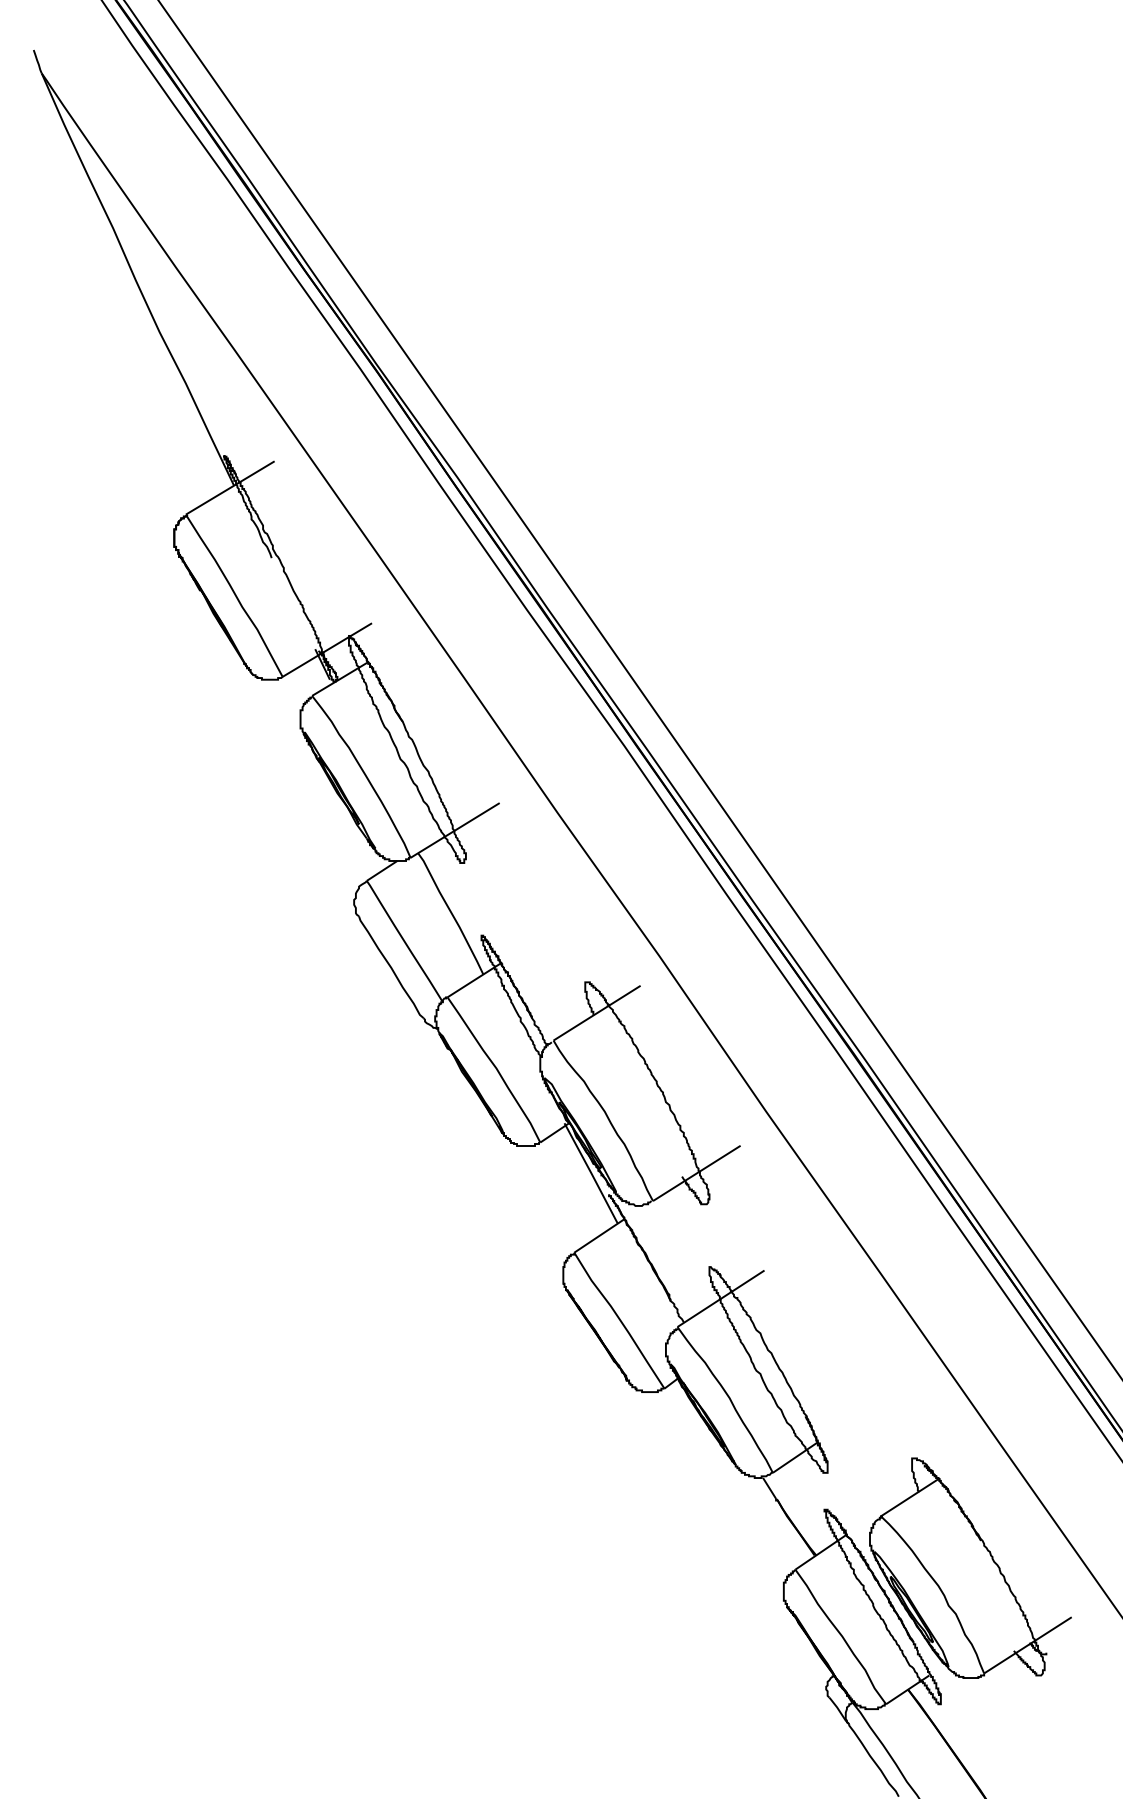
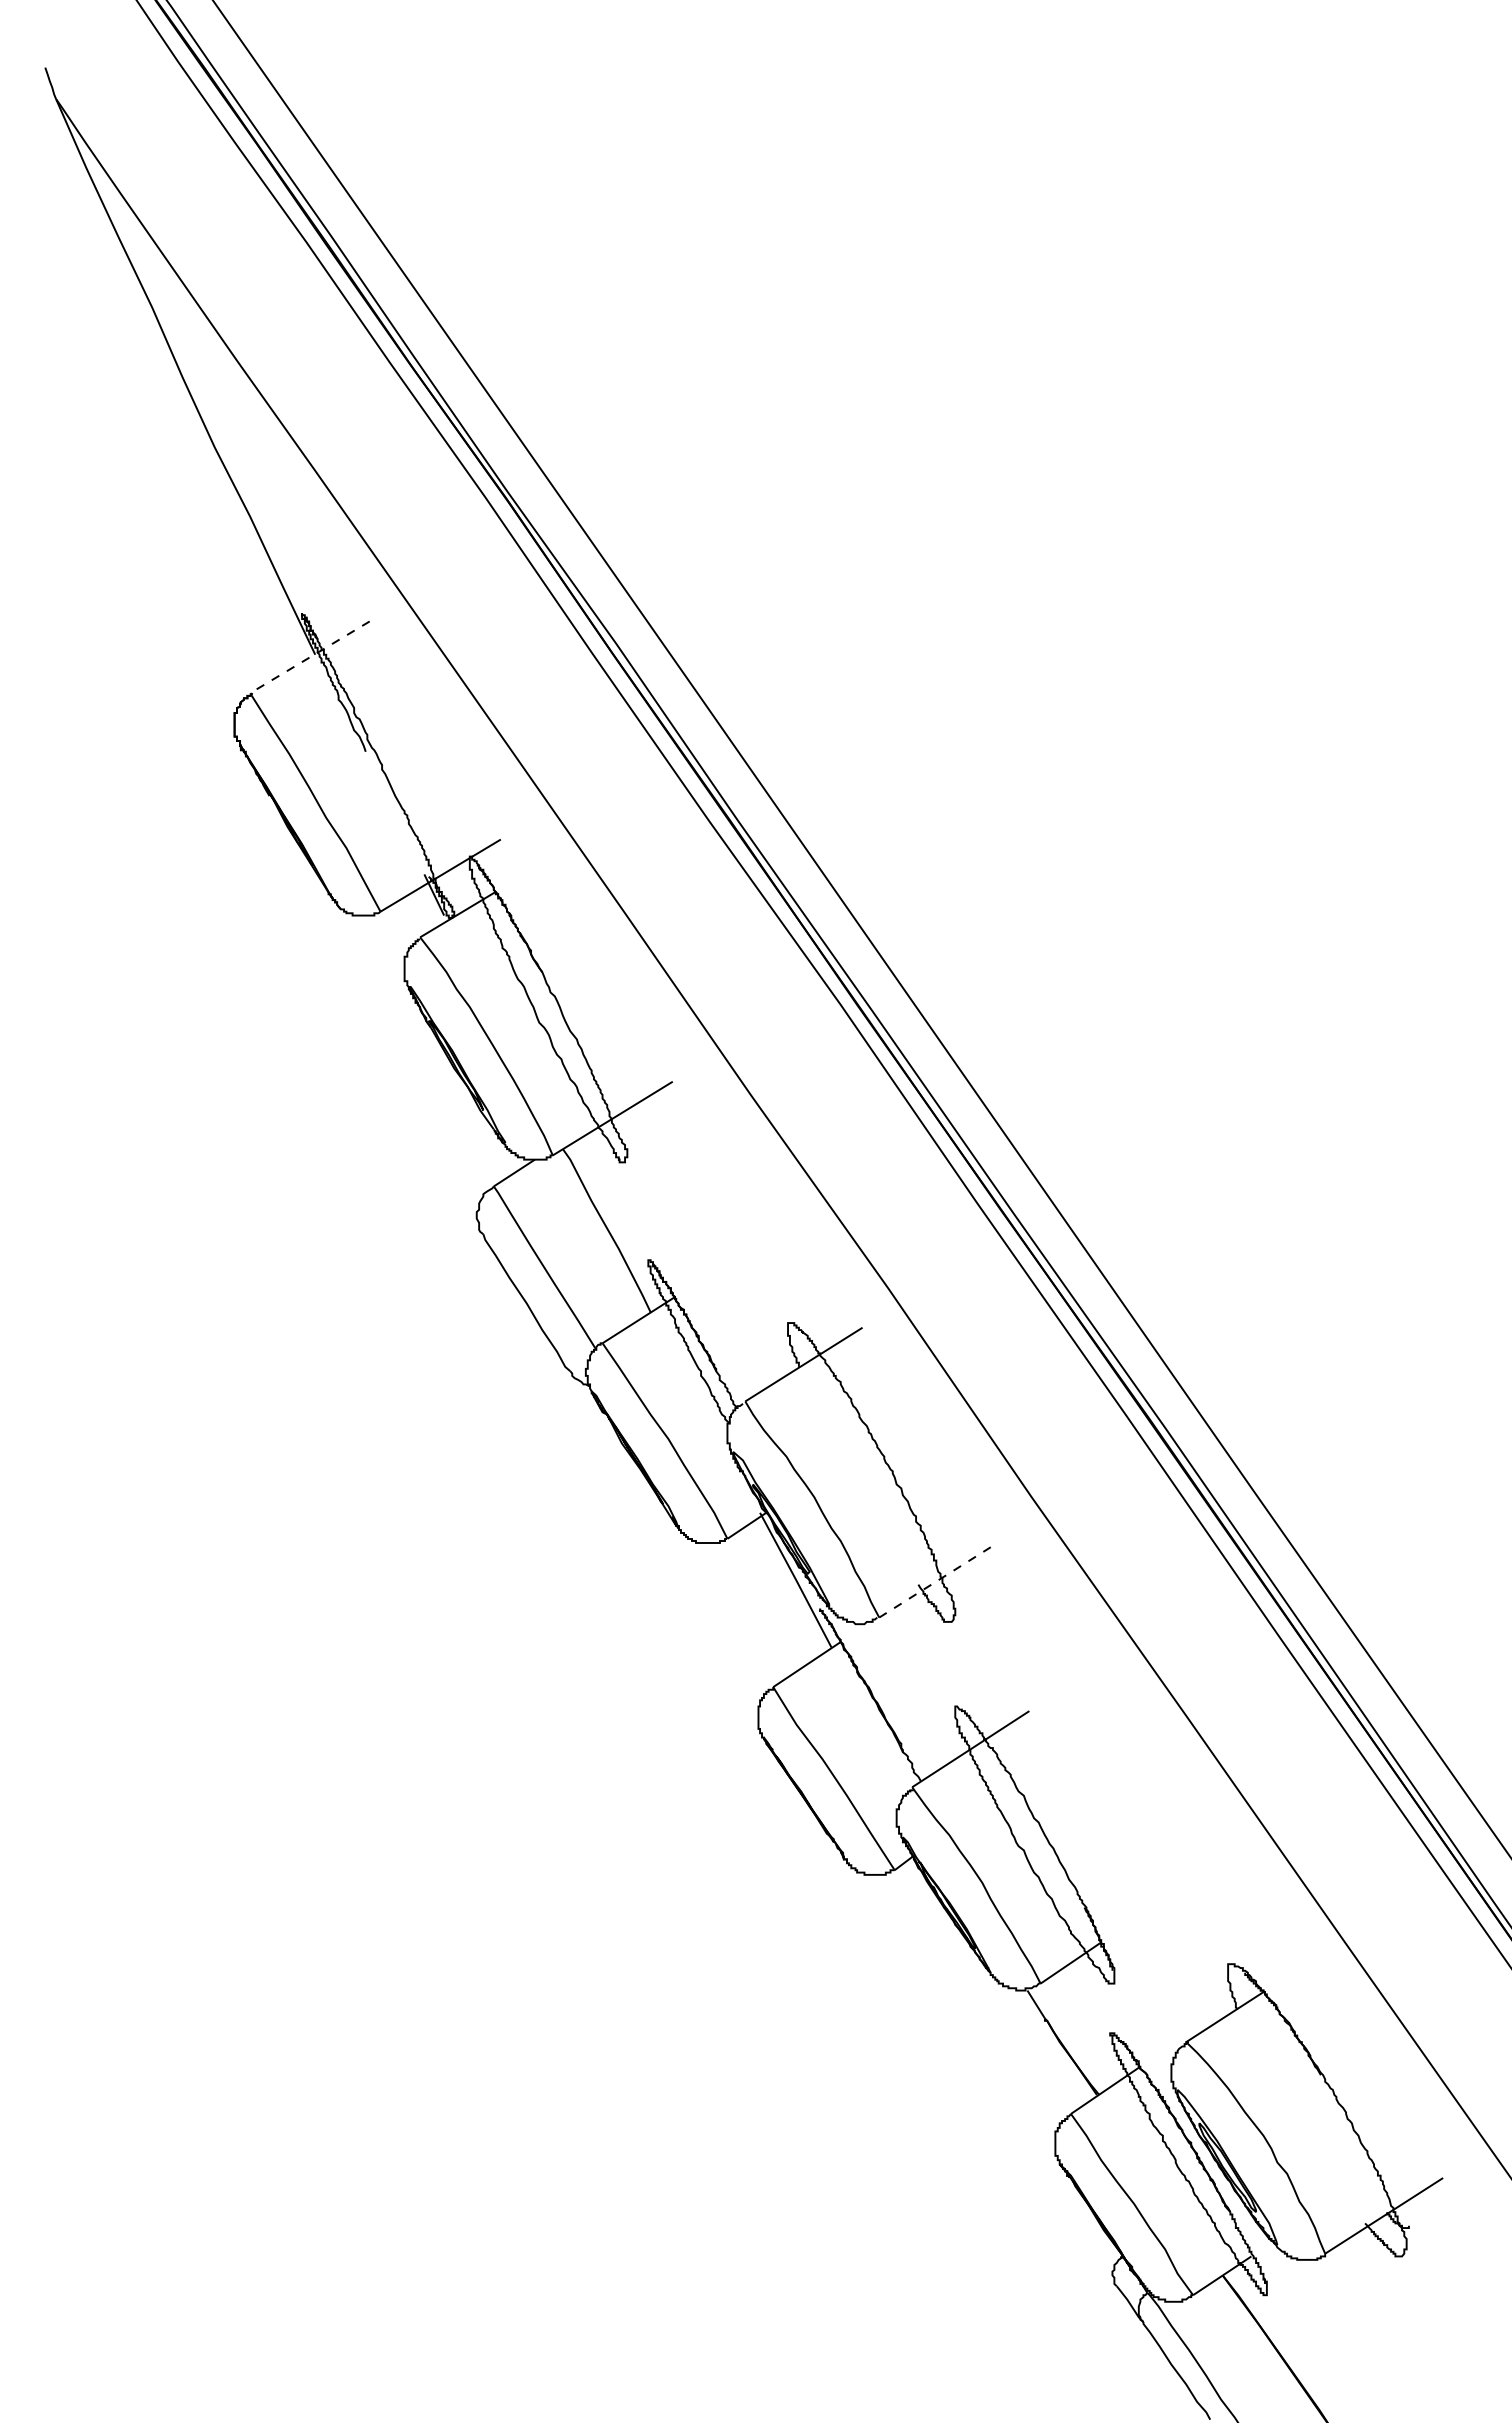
line: (229, 488) -> (309, 657), solid -> dashed
line: (697, 1173) -> (938, 1580), solid -> dashed

